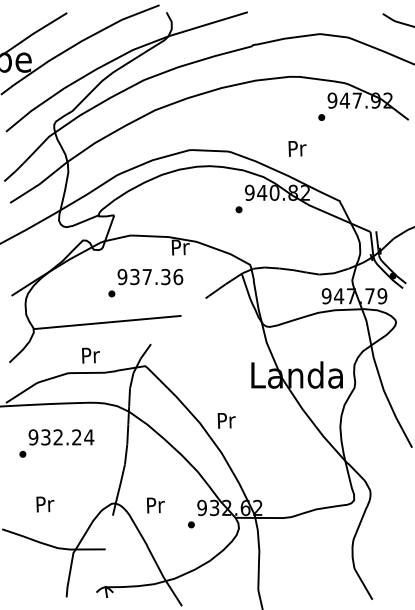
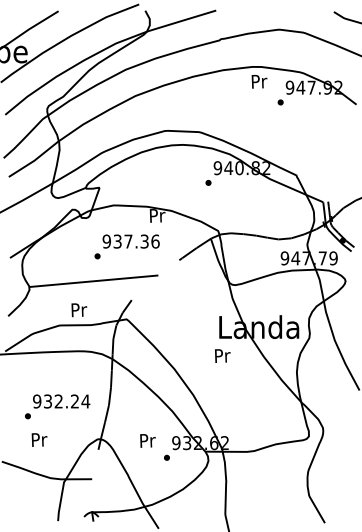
text: (297, 148) -> (259, 81), moved
text: (226, 420) -> (222, 355), moved
text: (56, 443) -> (57, 406), moved
text: (155, 505) -> (147, 440), moved

